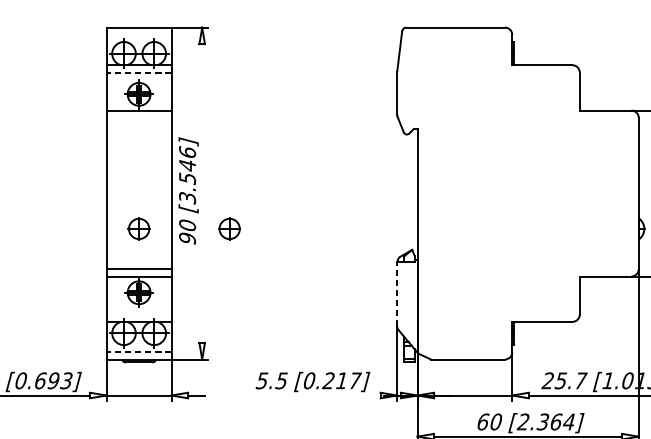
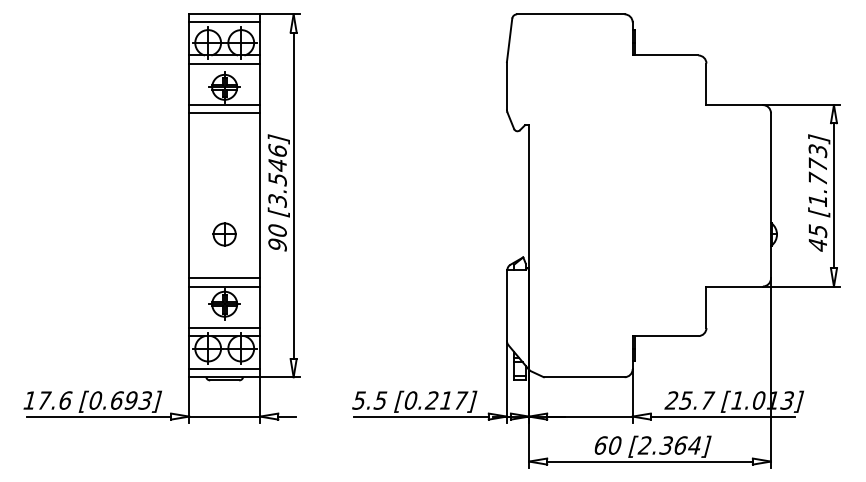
line: (138, 35) -> (224, 22), added
line: (138, 72) -> (224, 63), dashed -> solid
line: (138, 118) -> (224, 113), added
line: (202, 193) -> (293, 195), added
part: (229, 228) -> (323, 234), removed
line: (396, 293) -> (506, 305), dashed -> solid
line: (138, 314) -> (224, 328), added
line: (138, 352) -> (224, 369), dashed -> solid
line: (318, 395) -> (420, 416), added

